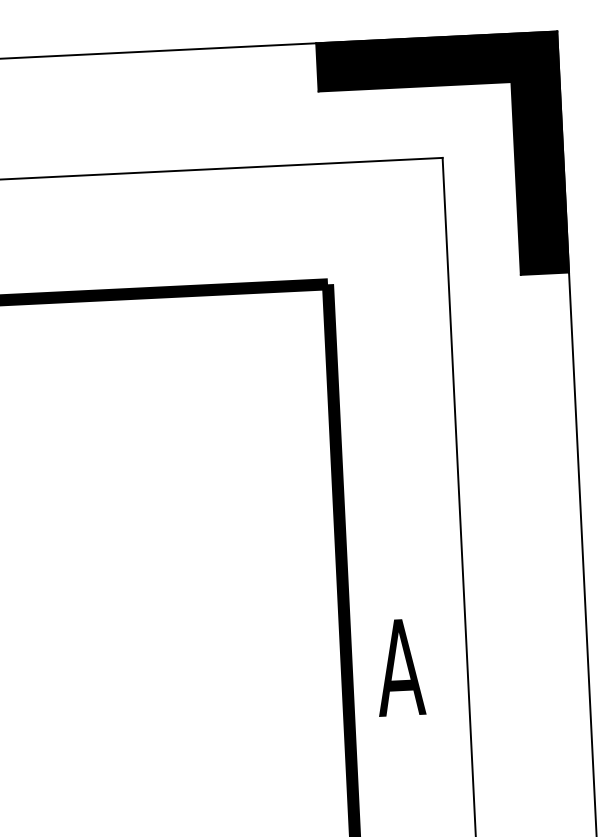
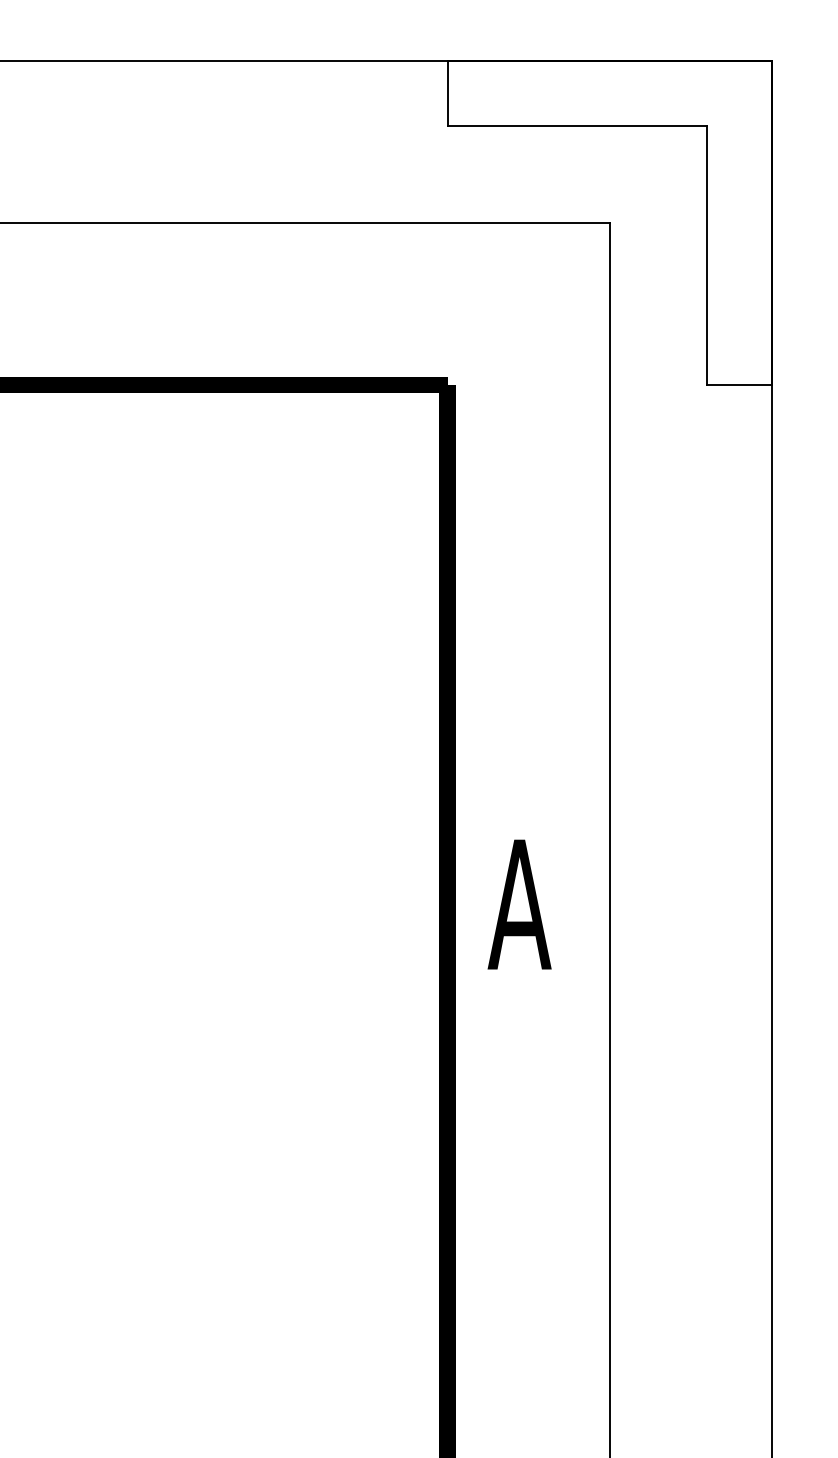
fill: (442, 157) -> (609, 222), removed

